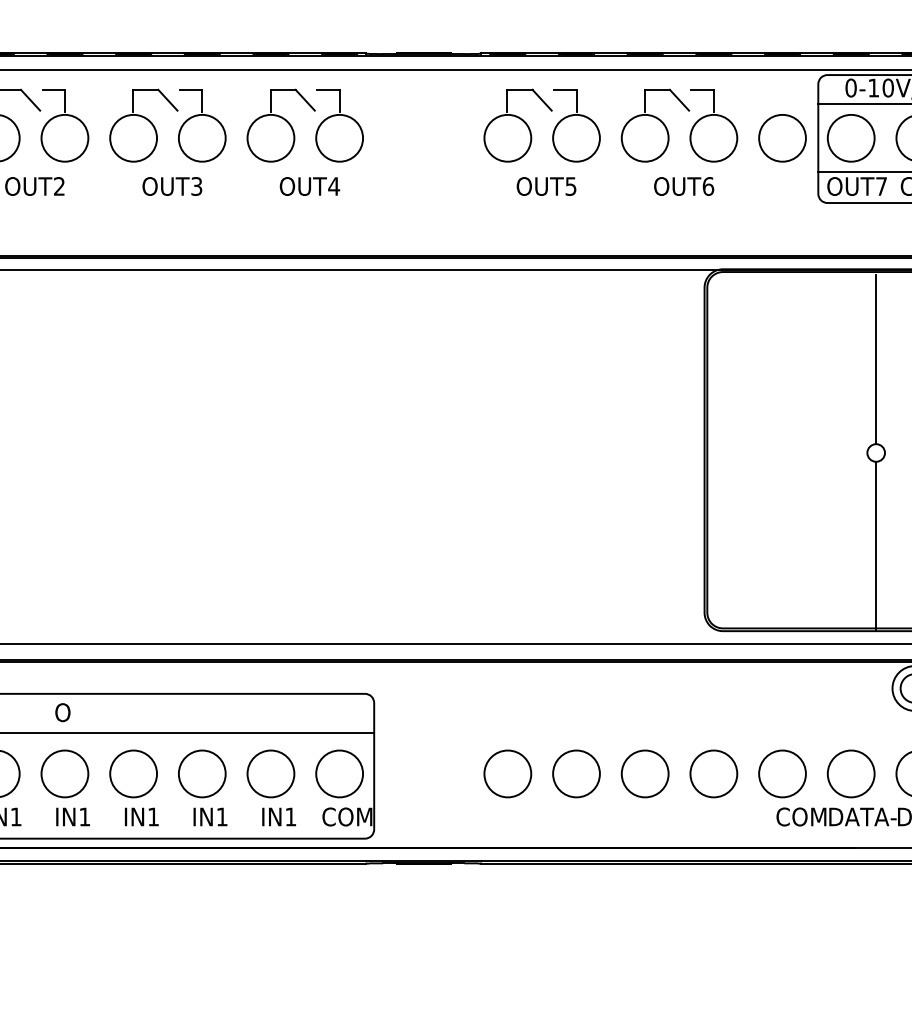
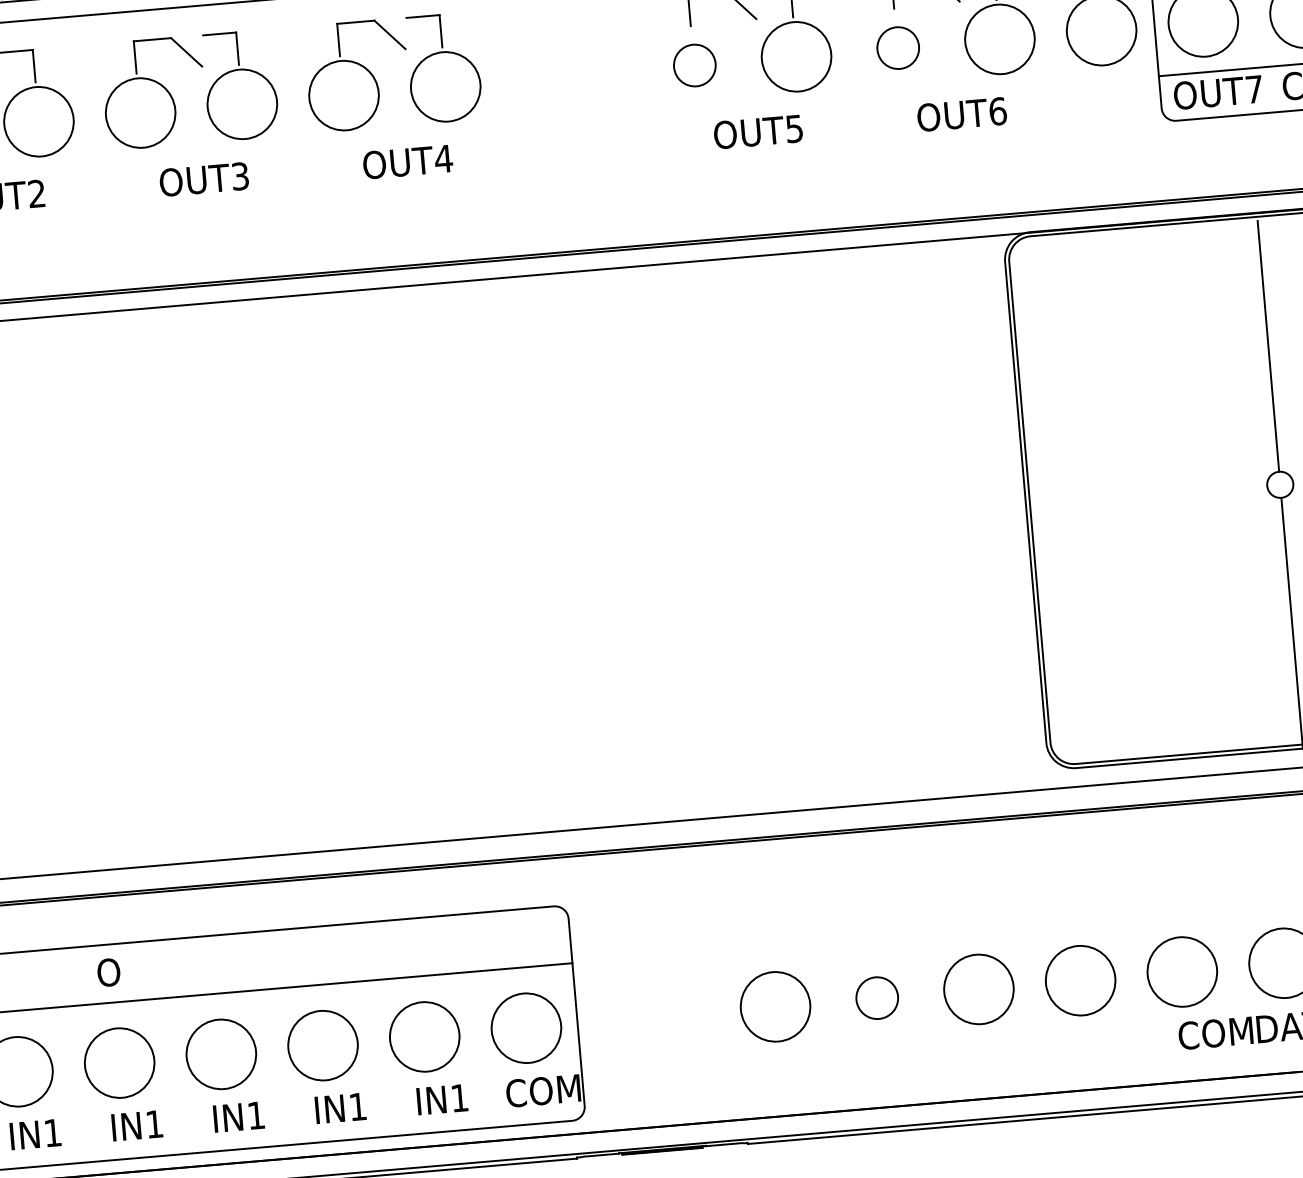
circle: (507, 137) -> (694, 64), size x0.6
circle: (644, 137) -> (897, 47), size x0.6
circle: (576, 773) -> (877, 997), size x0.6

